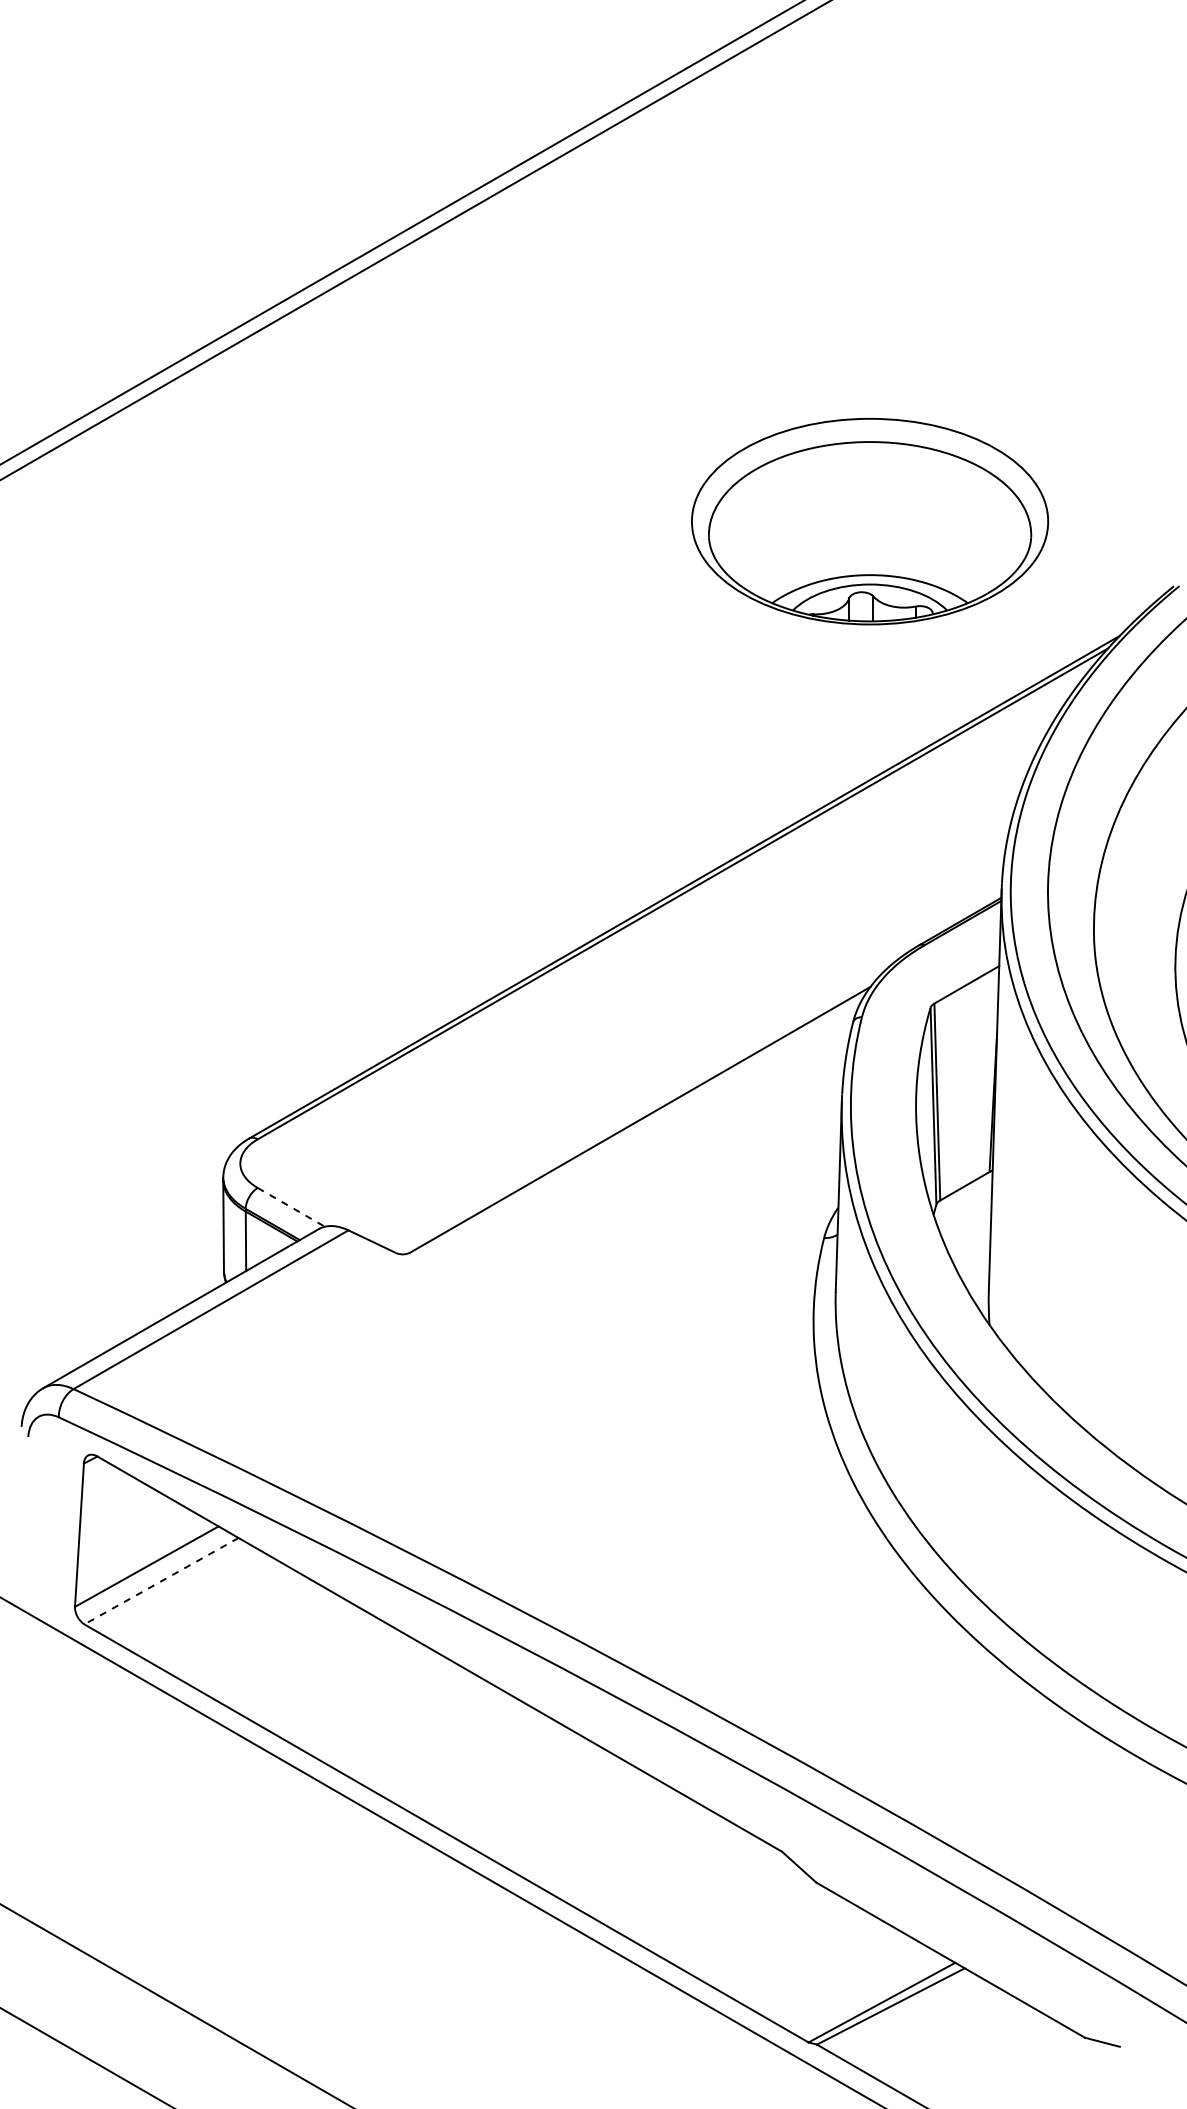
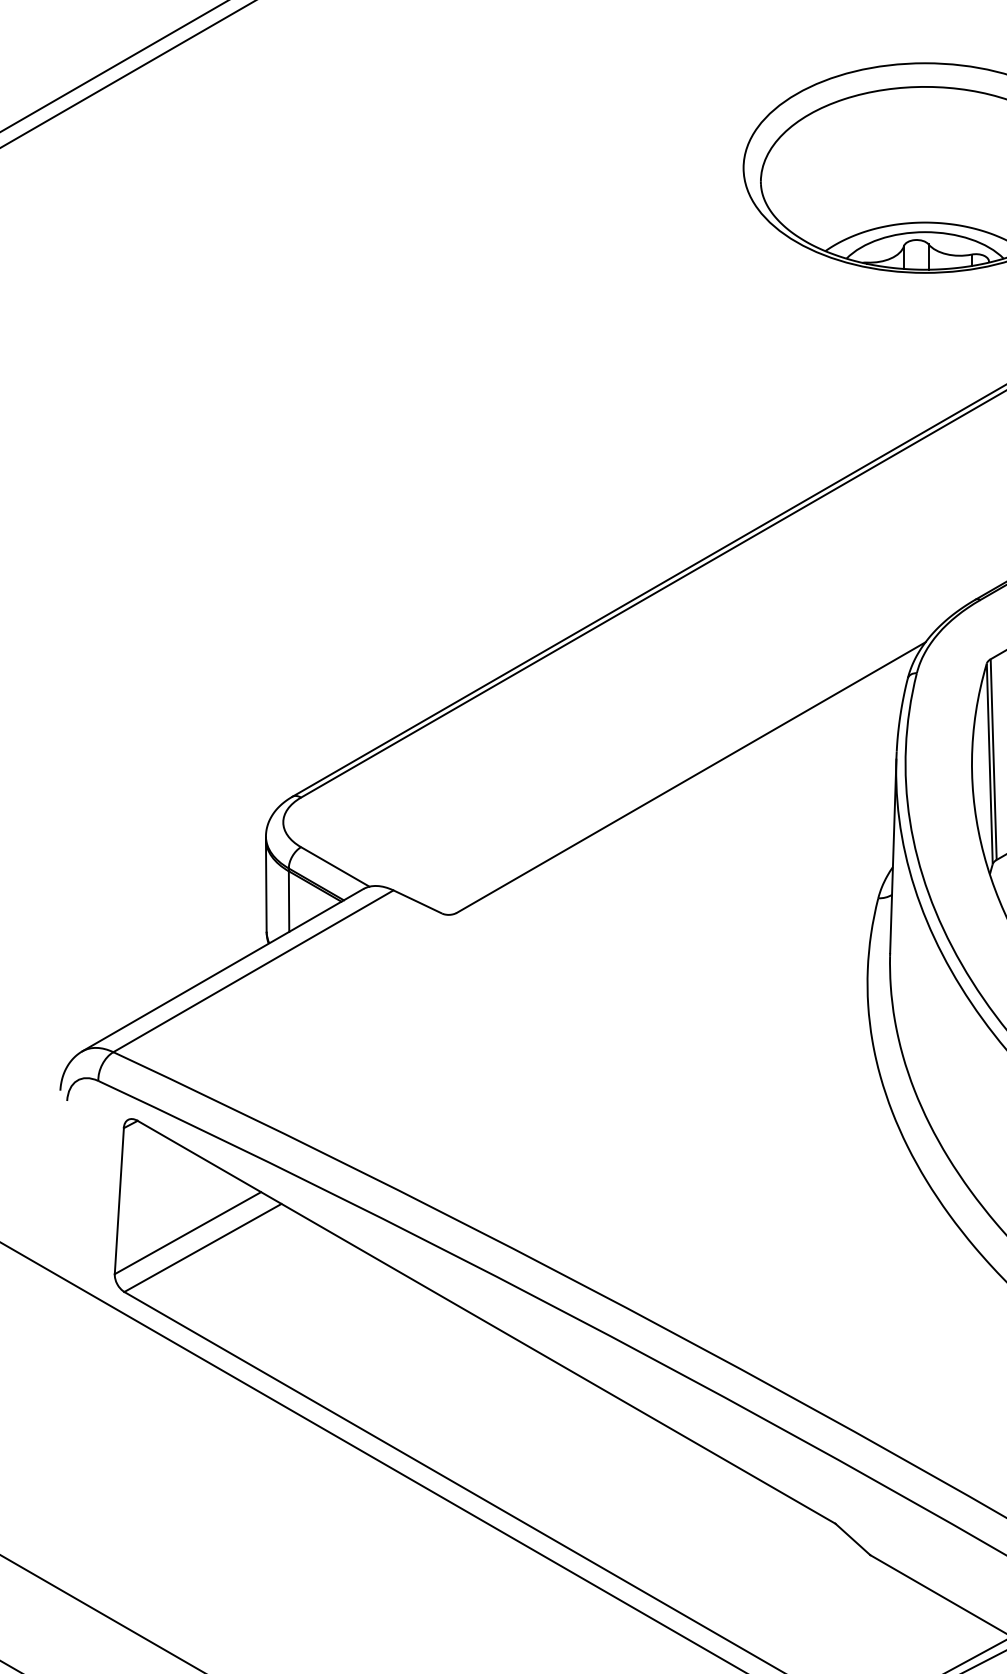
line: (291, 1207) -> (335, 867), dashed -> solid
line: (161, 1581) -> (202, 1248), dashed -> solid

